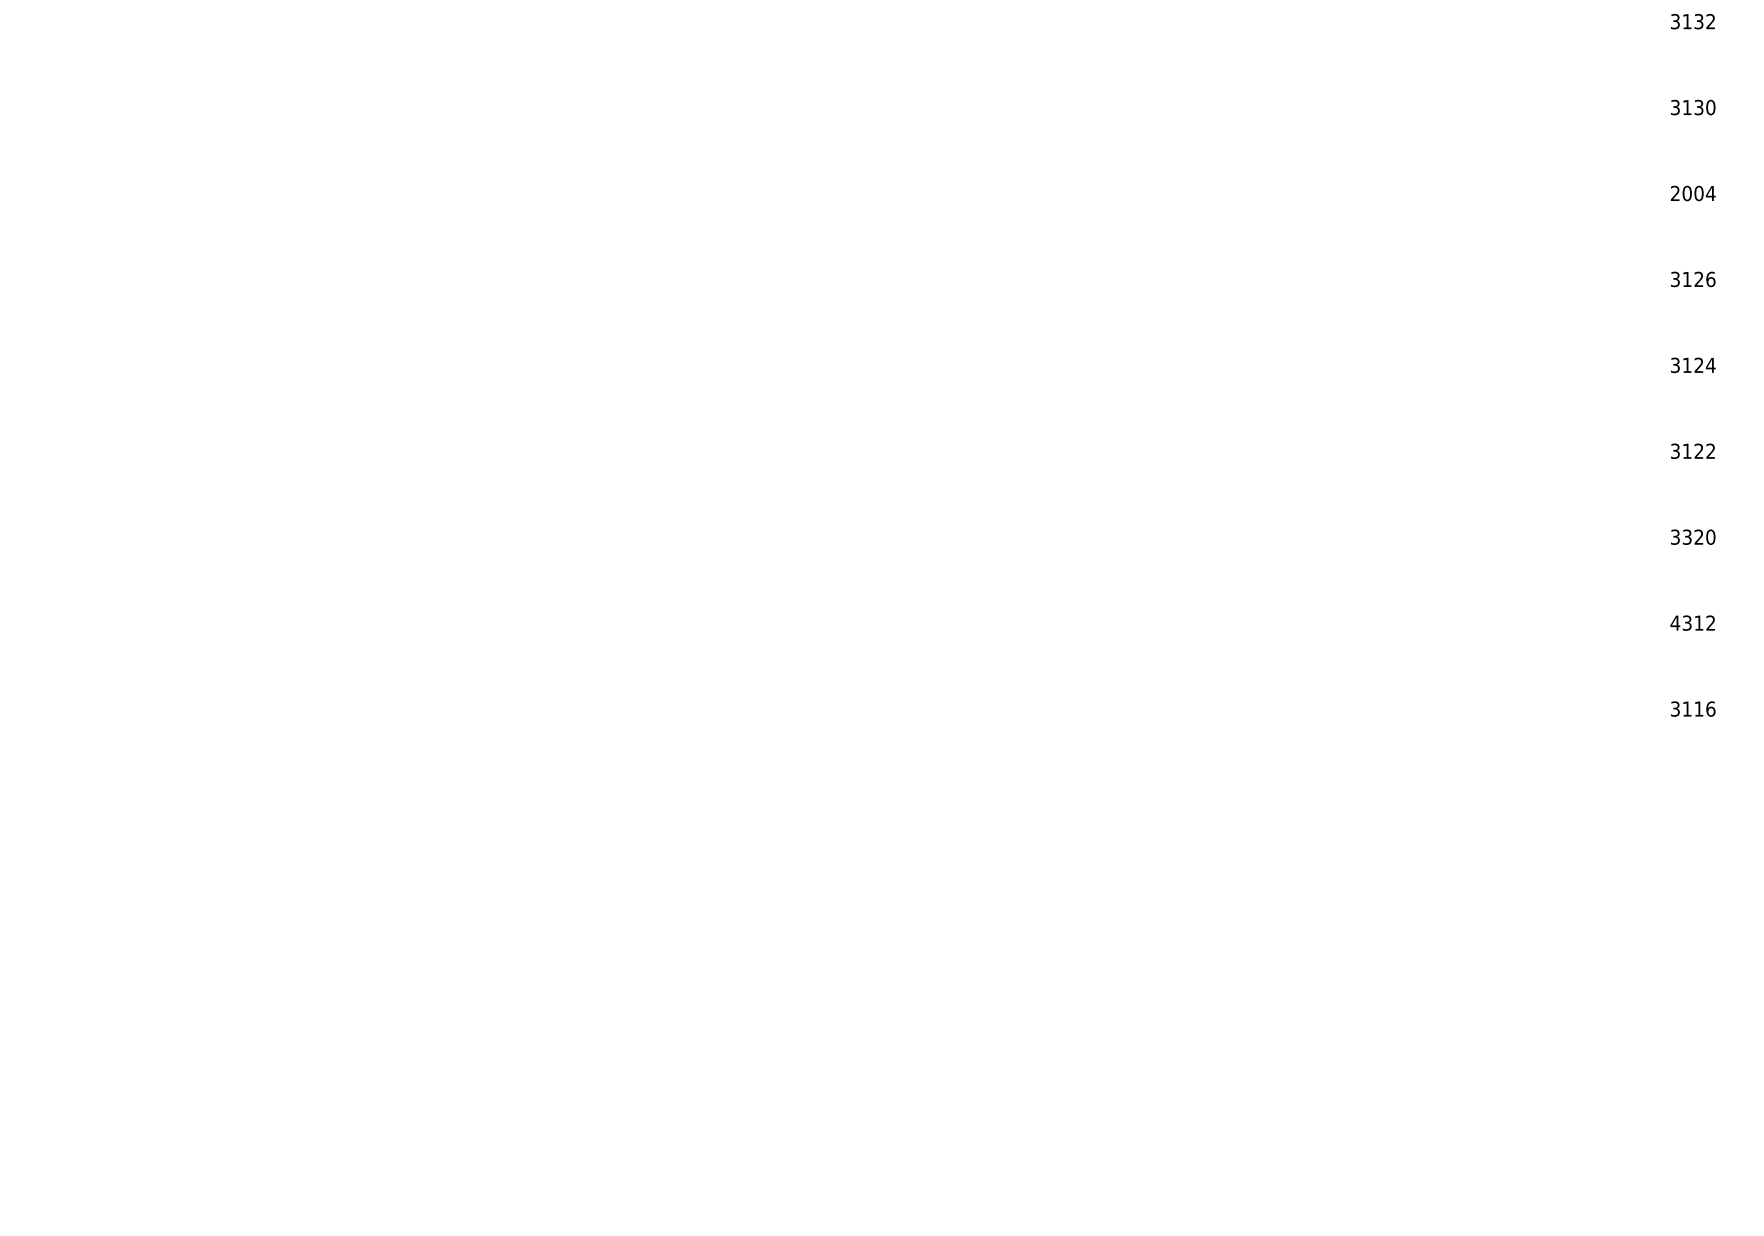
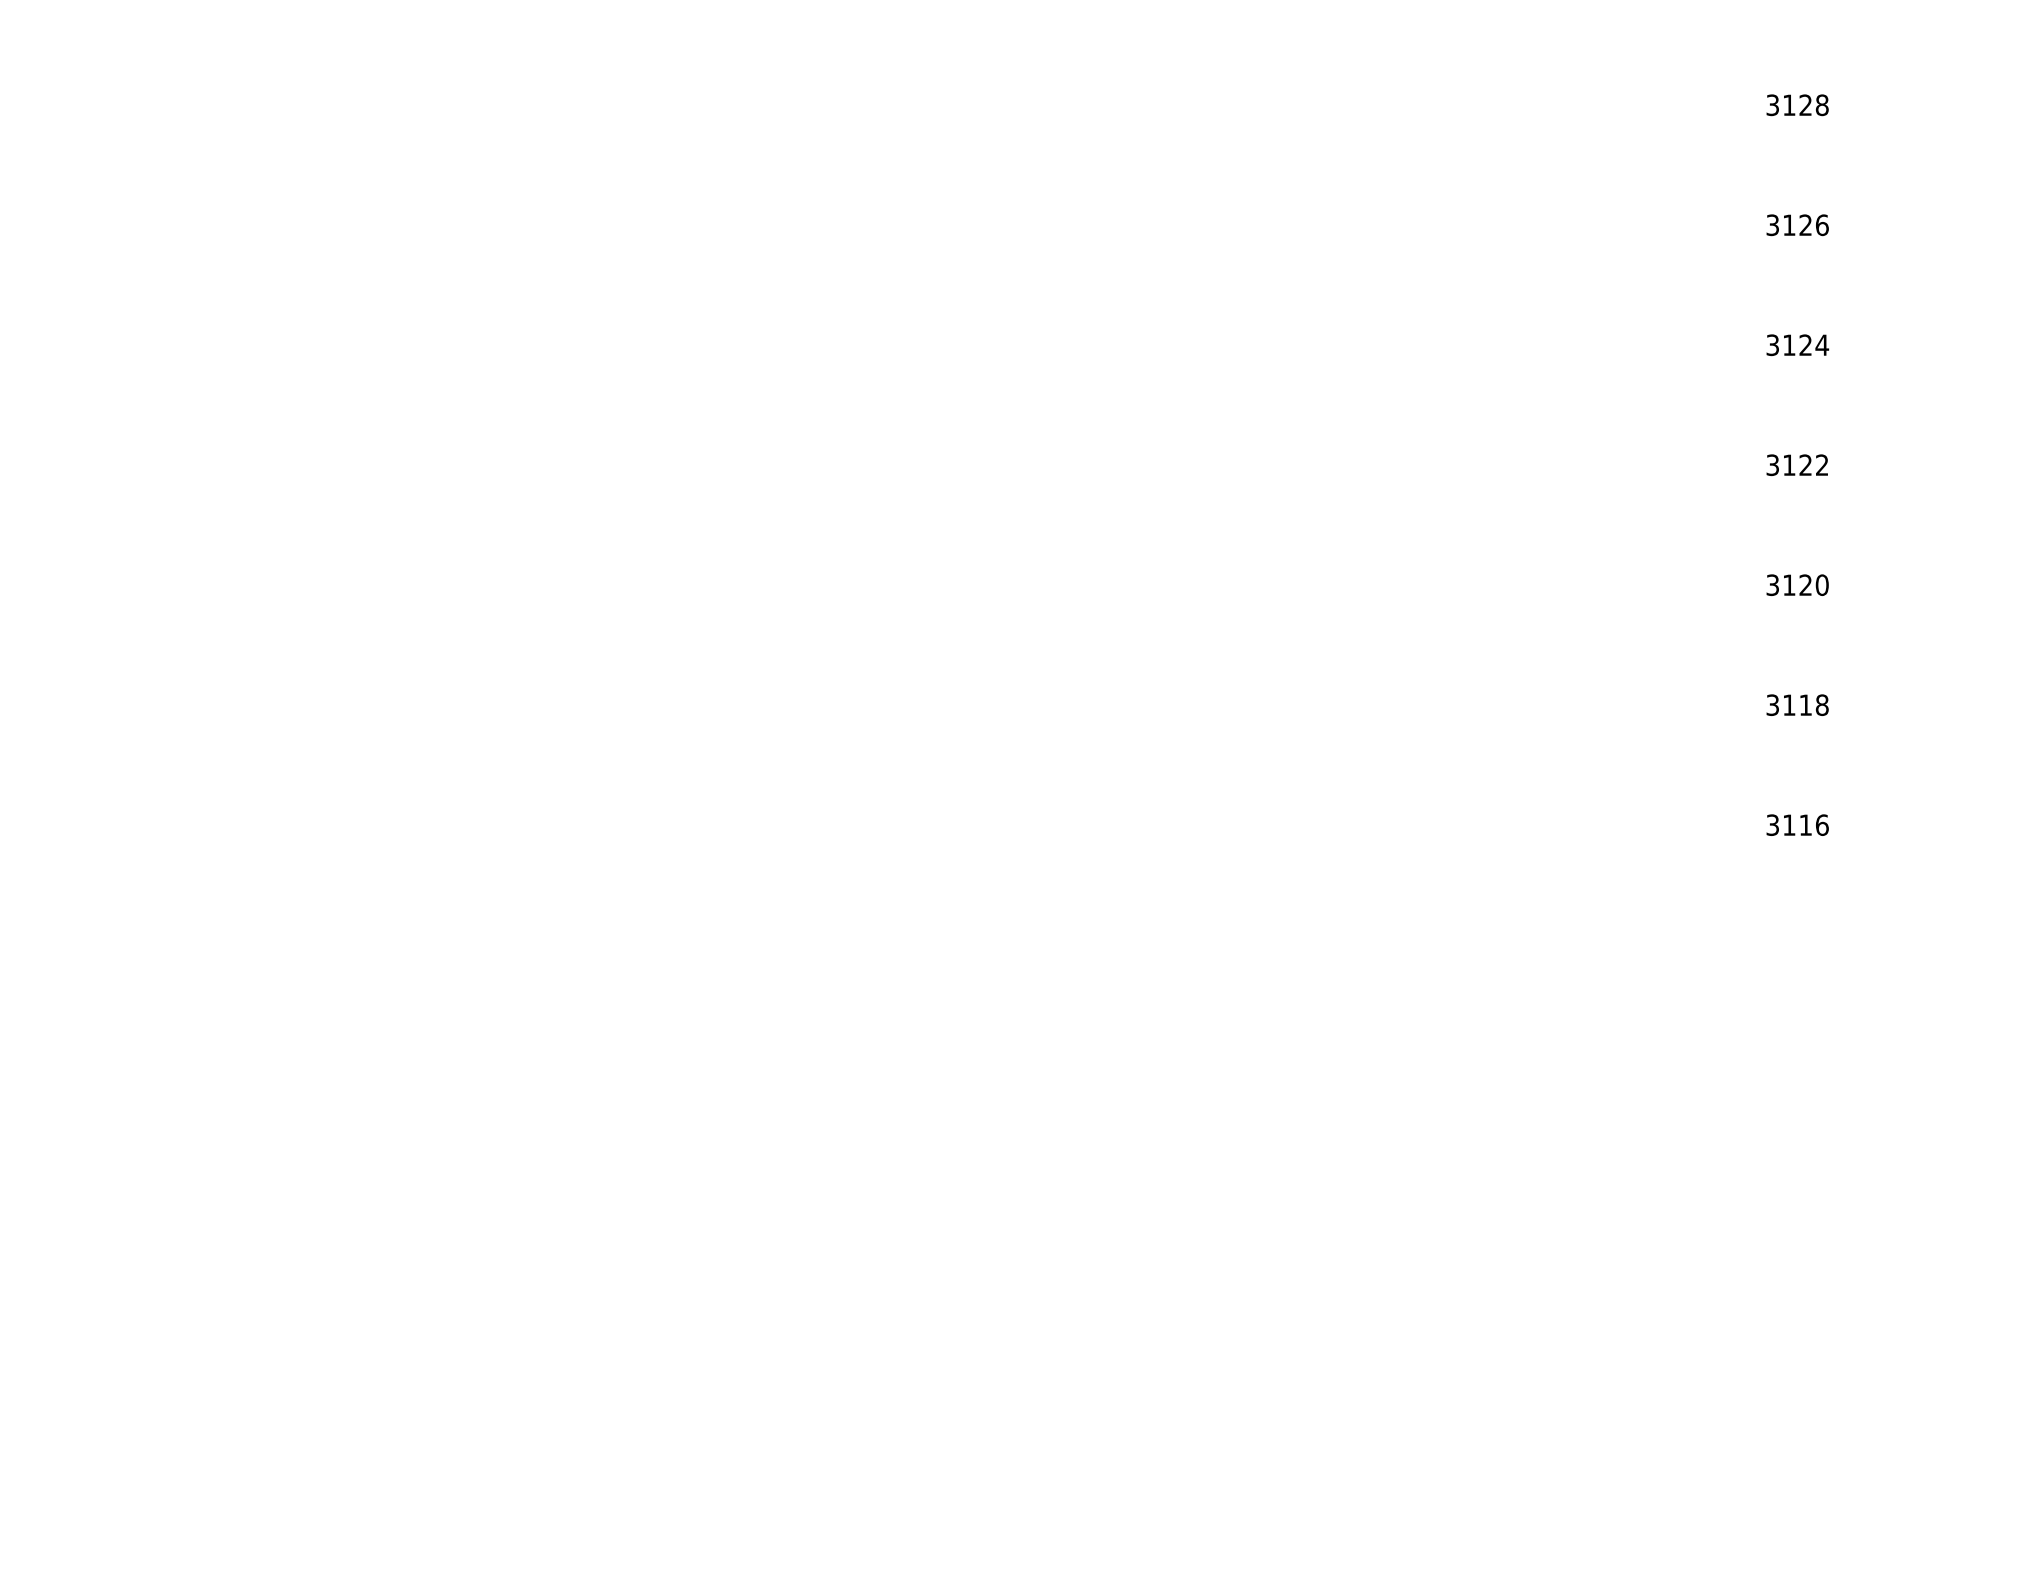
text: (1693, 193) -> (1798, 105), 2004 -> 3128
text: (1686, 536) -> (1788, 584), 3320 -> 3120
text: (1692, 622) -> (1796, 704), 4312 -> 3118

